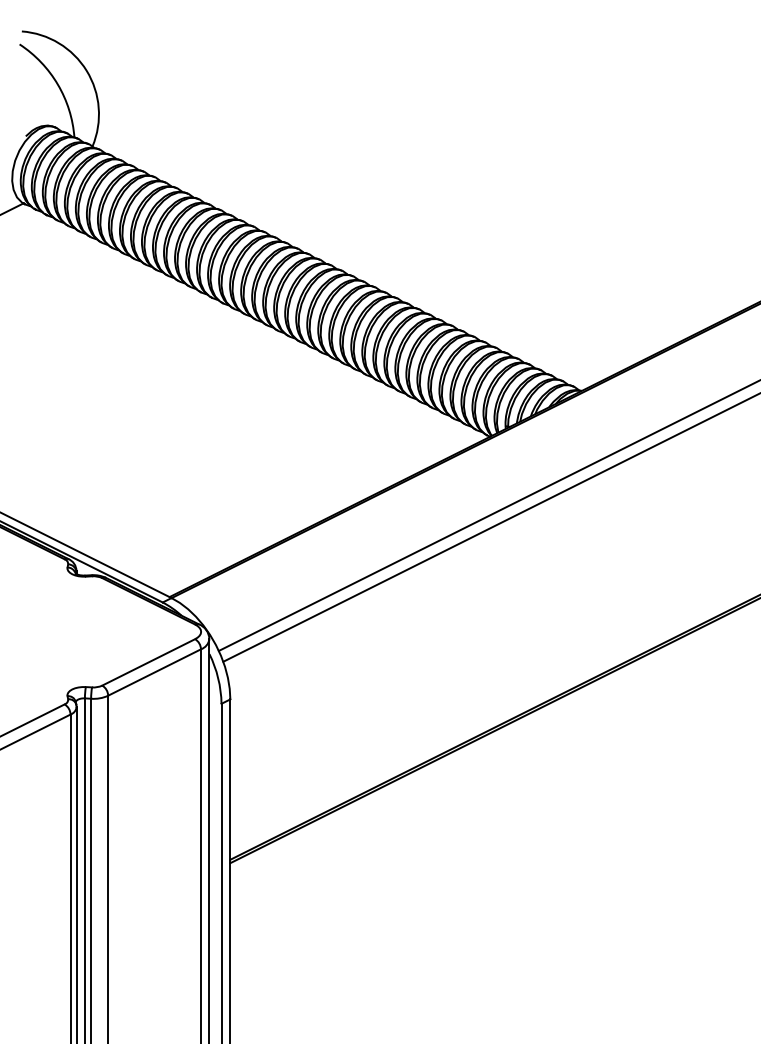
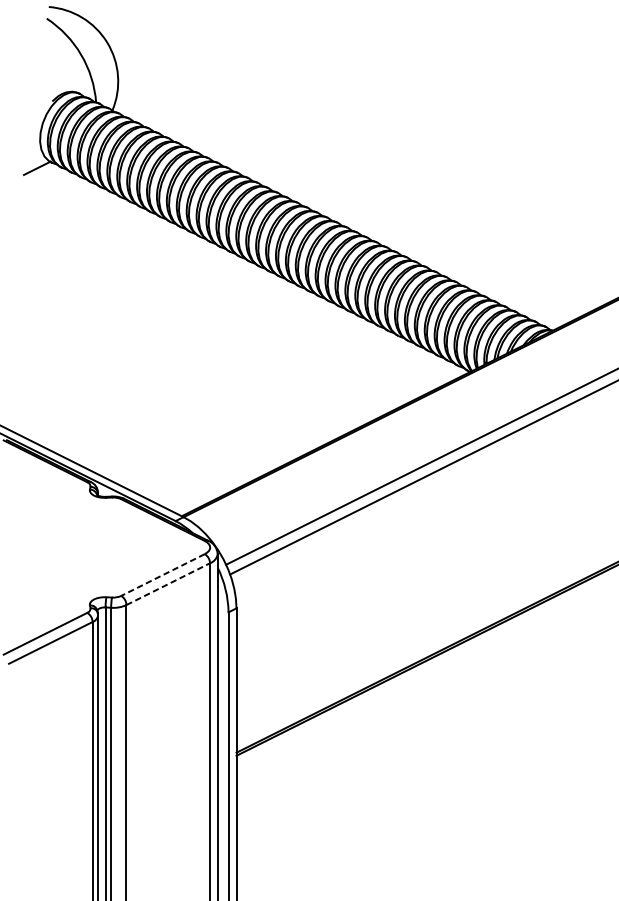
line: (148, 662) -> (162, 575), solid -> dashed
line: (154, 672) -> (168, 584), solid -> dashed

